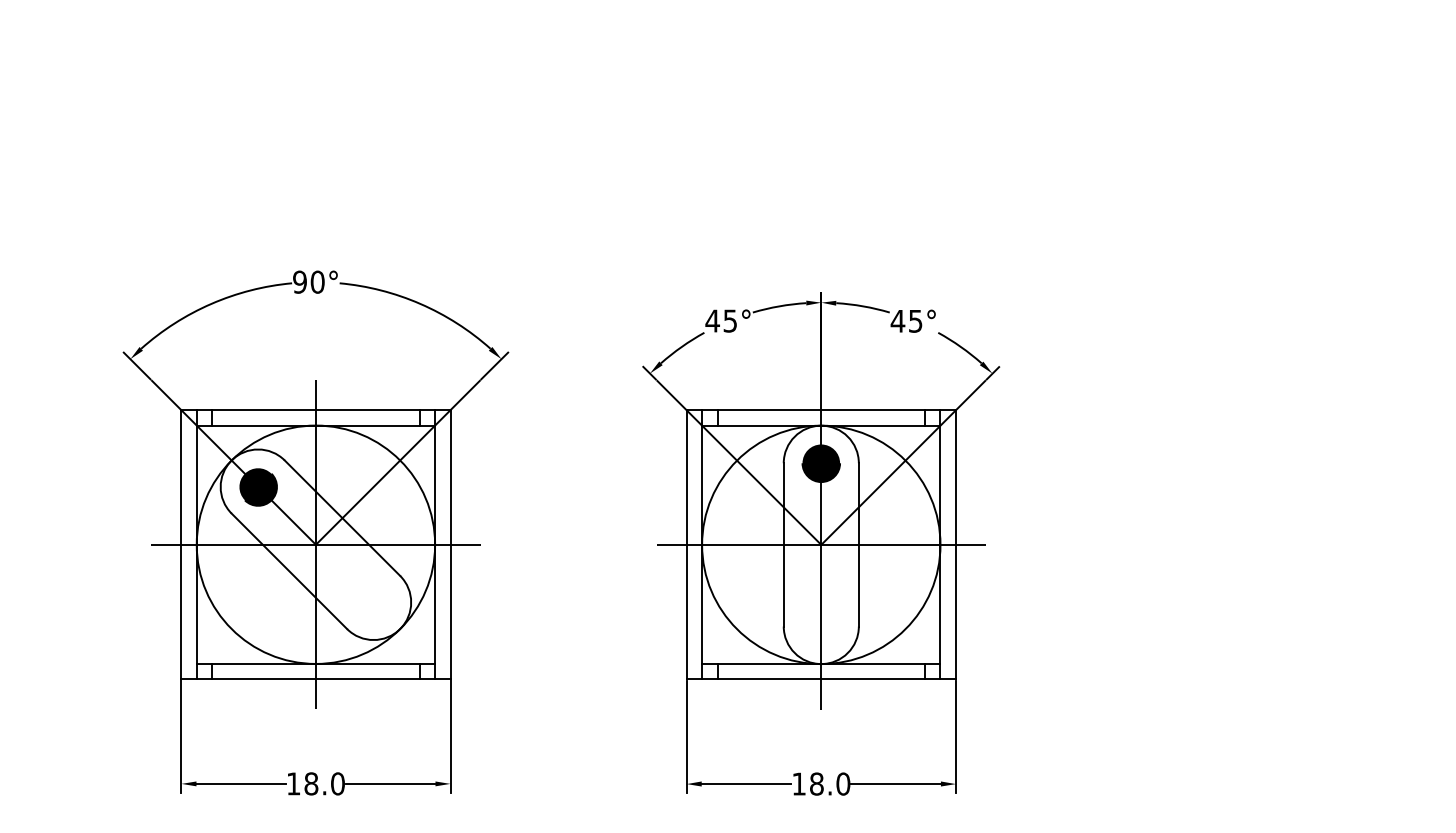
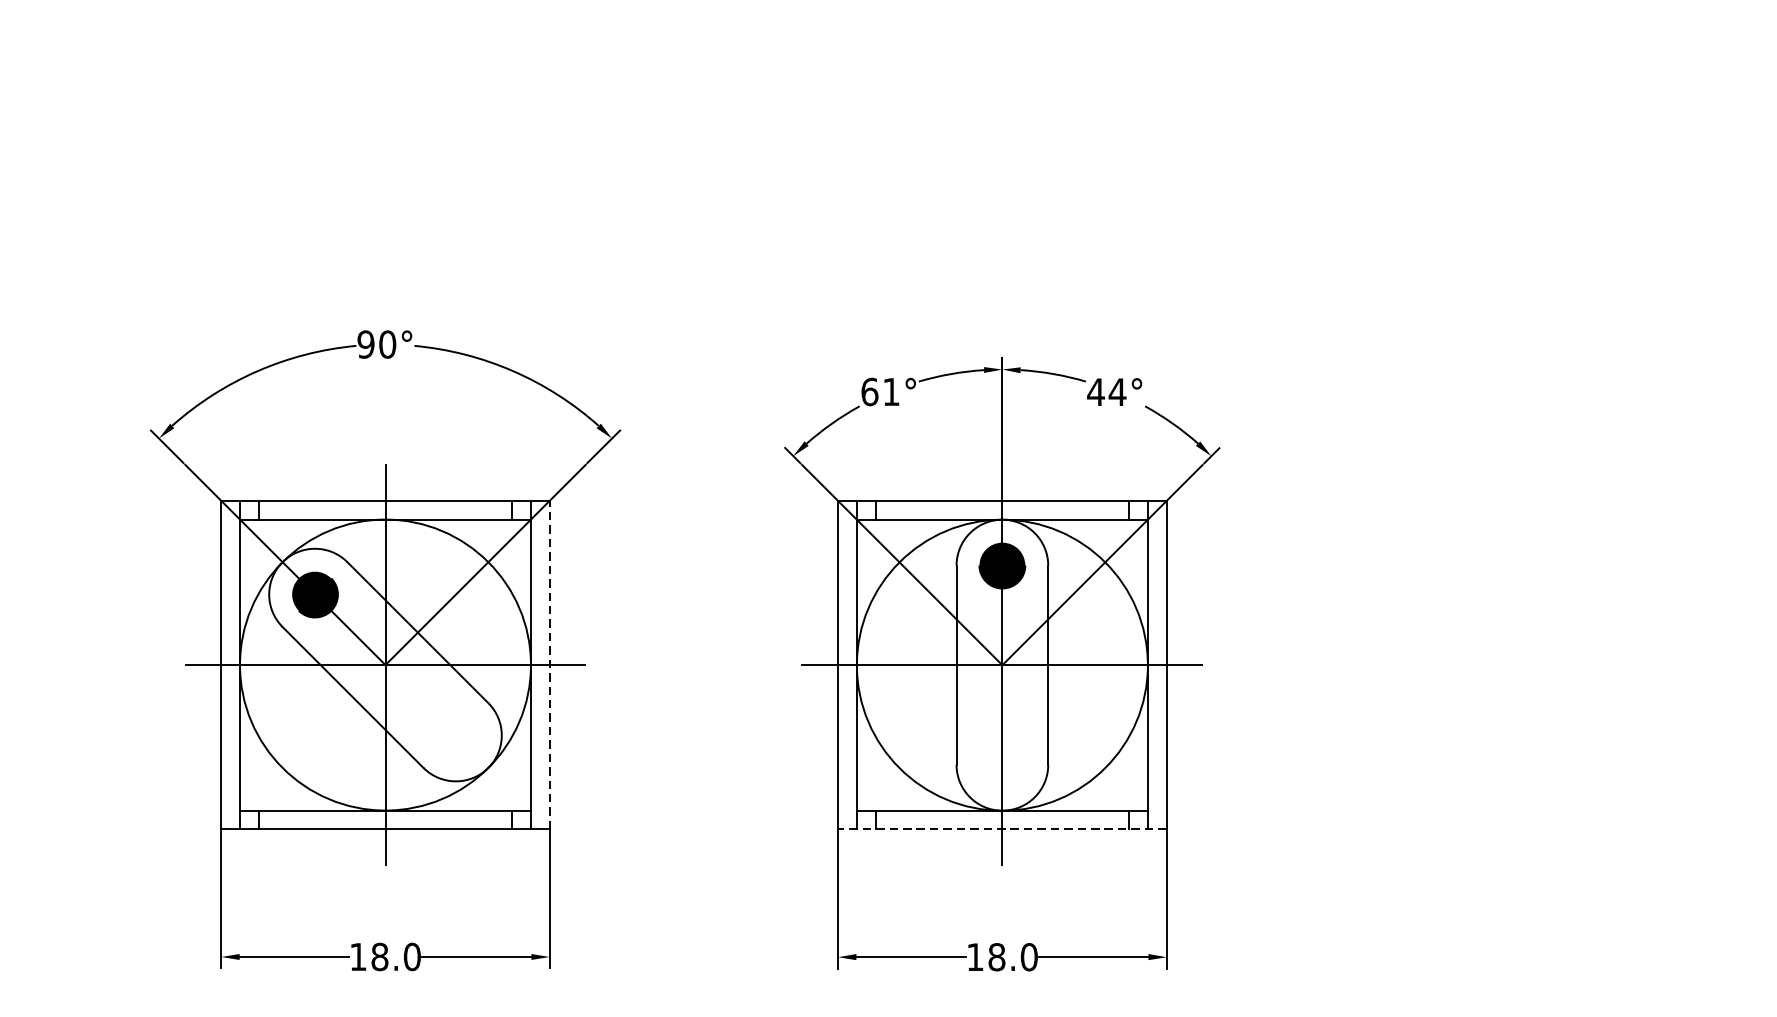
text: (720, 320) -> (879, 391), 45° -> 61°
text: (915, 321) -> (1117, 392), 45° -> 44°
line: (450, 544) -> (549, 664), solid -> dashed
line: (821, 679) -> (1002, 829), solid -> dashed

